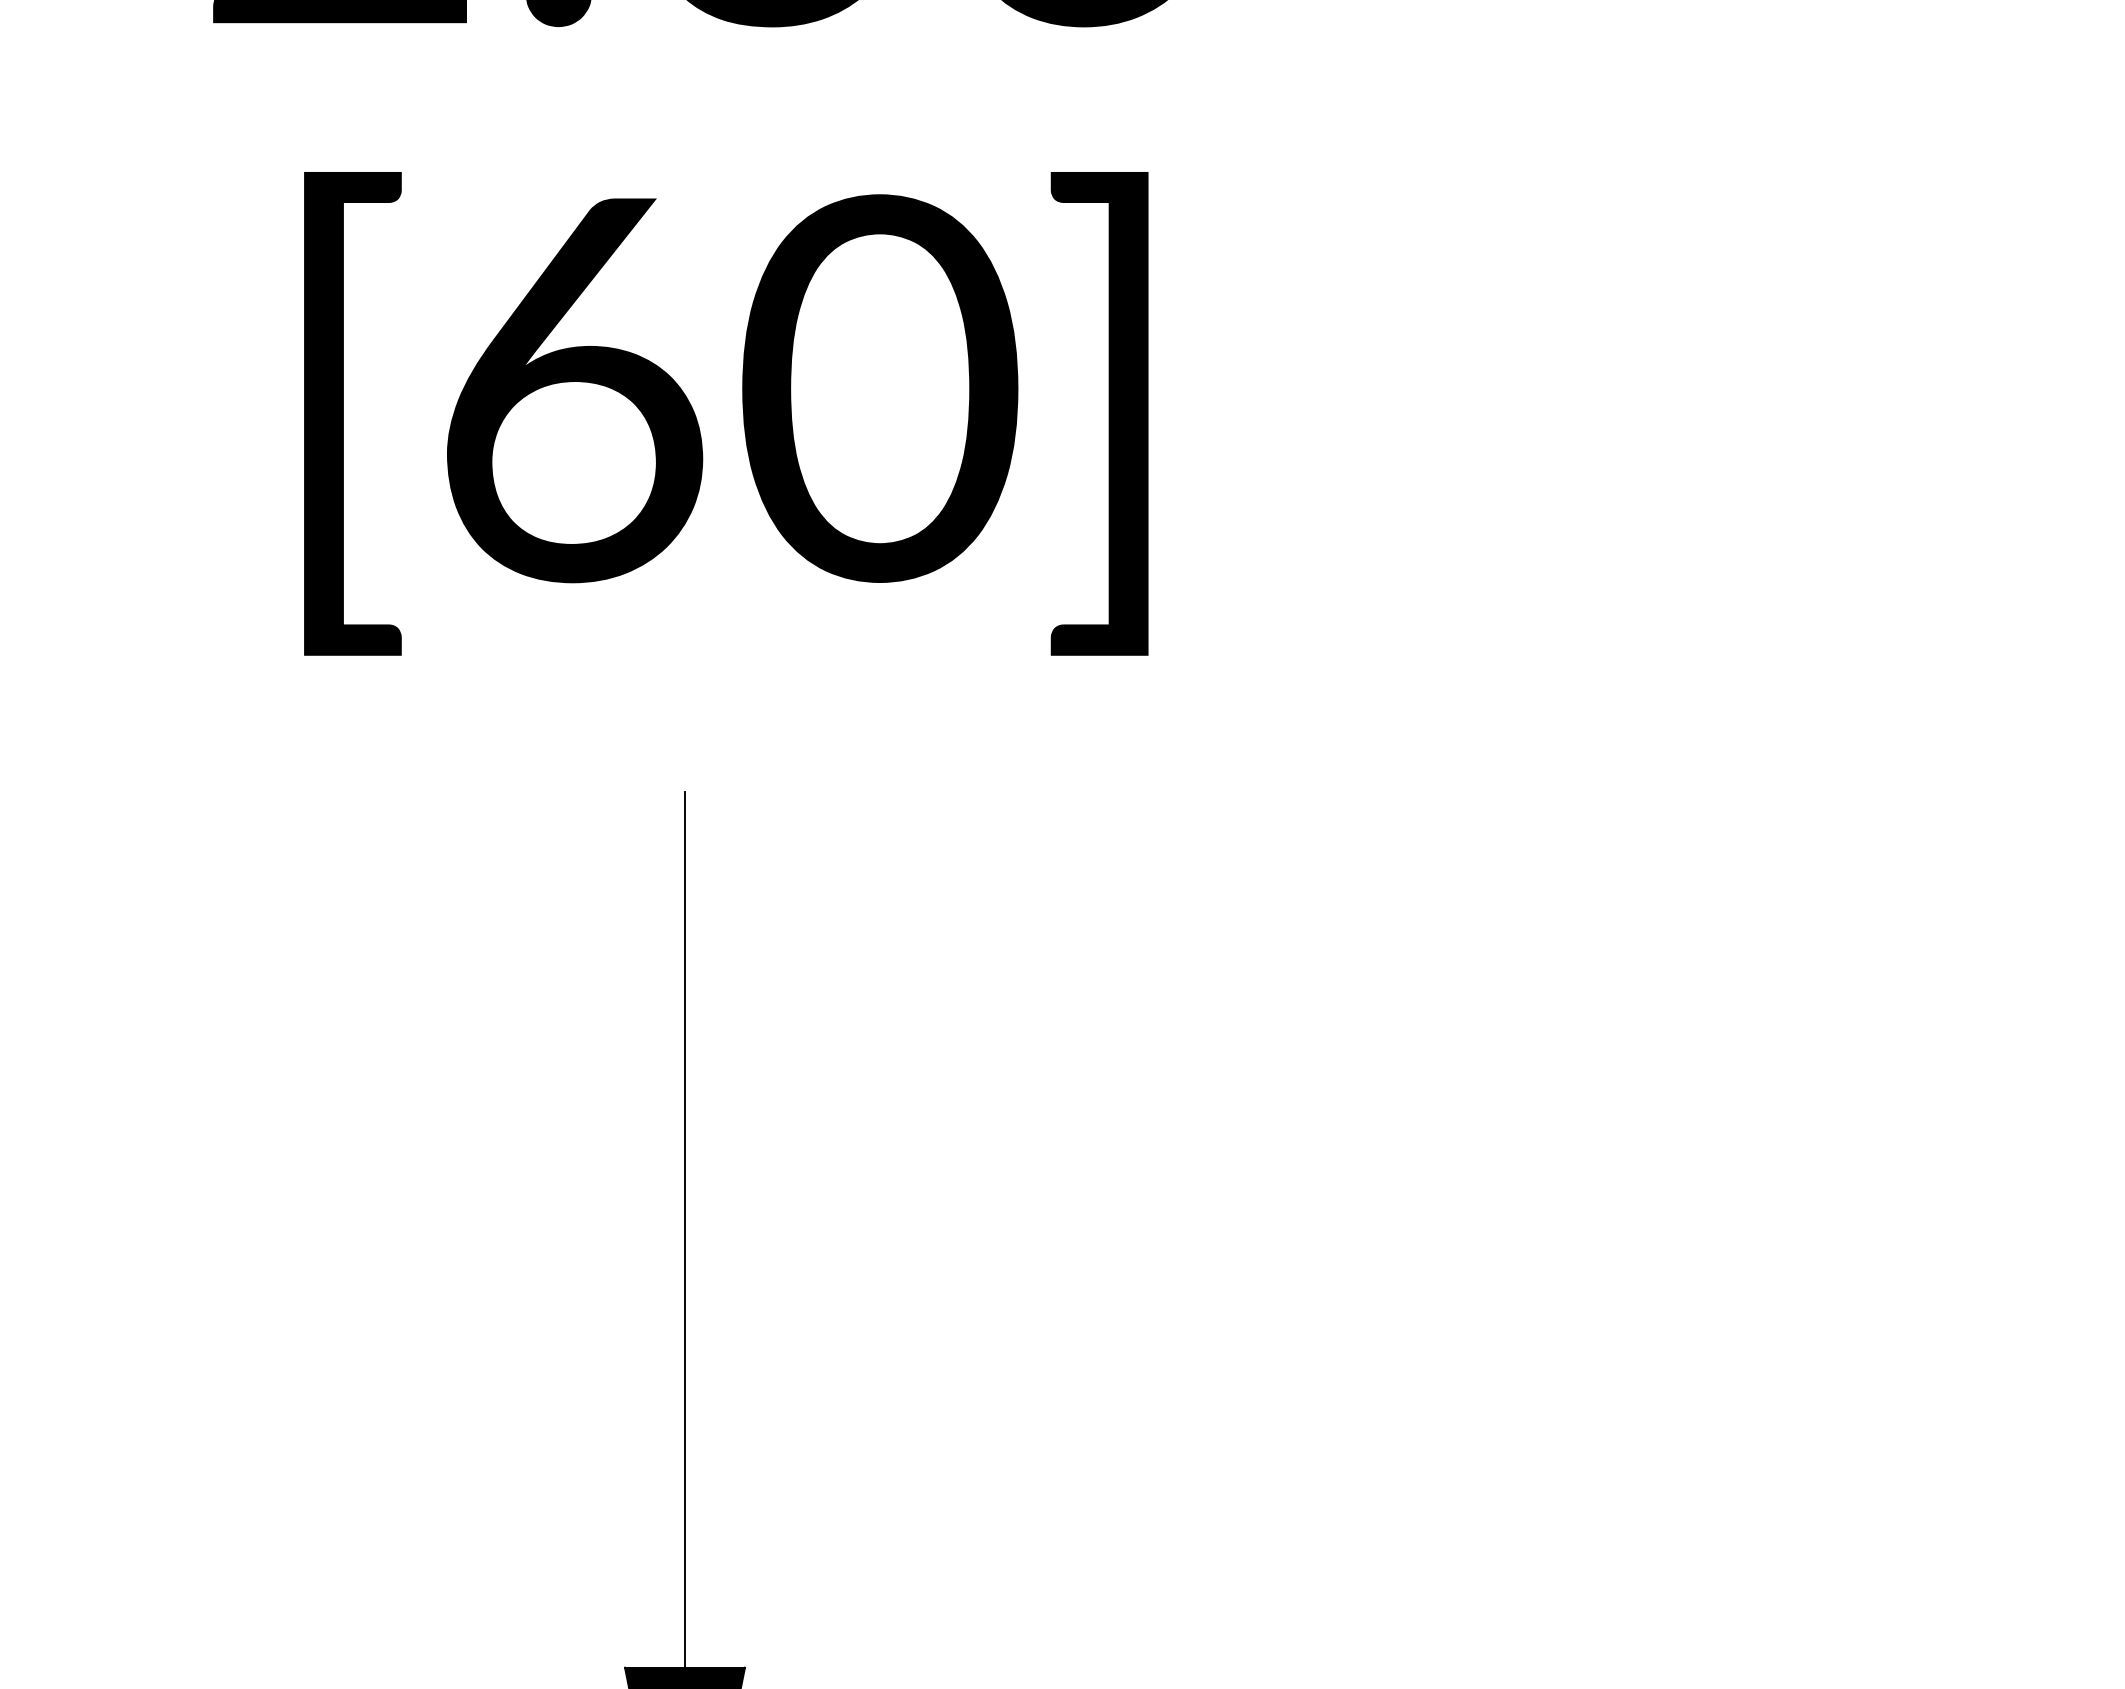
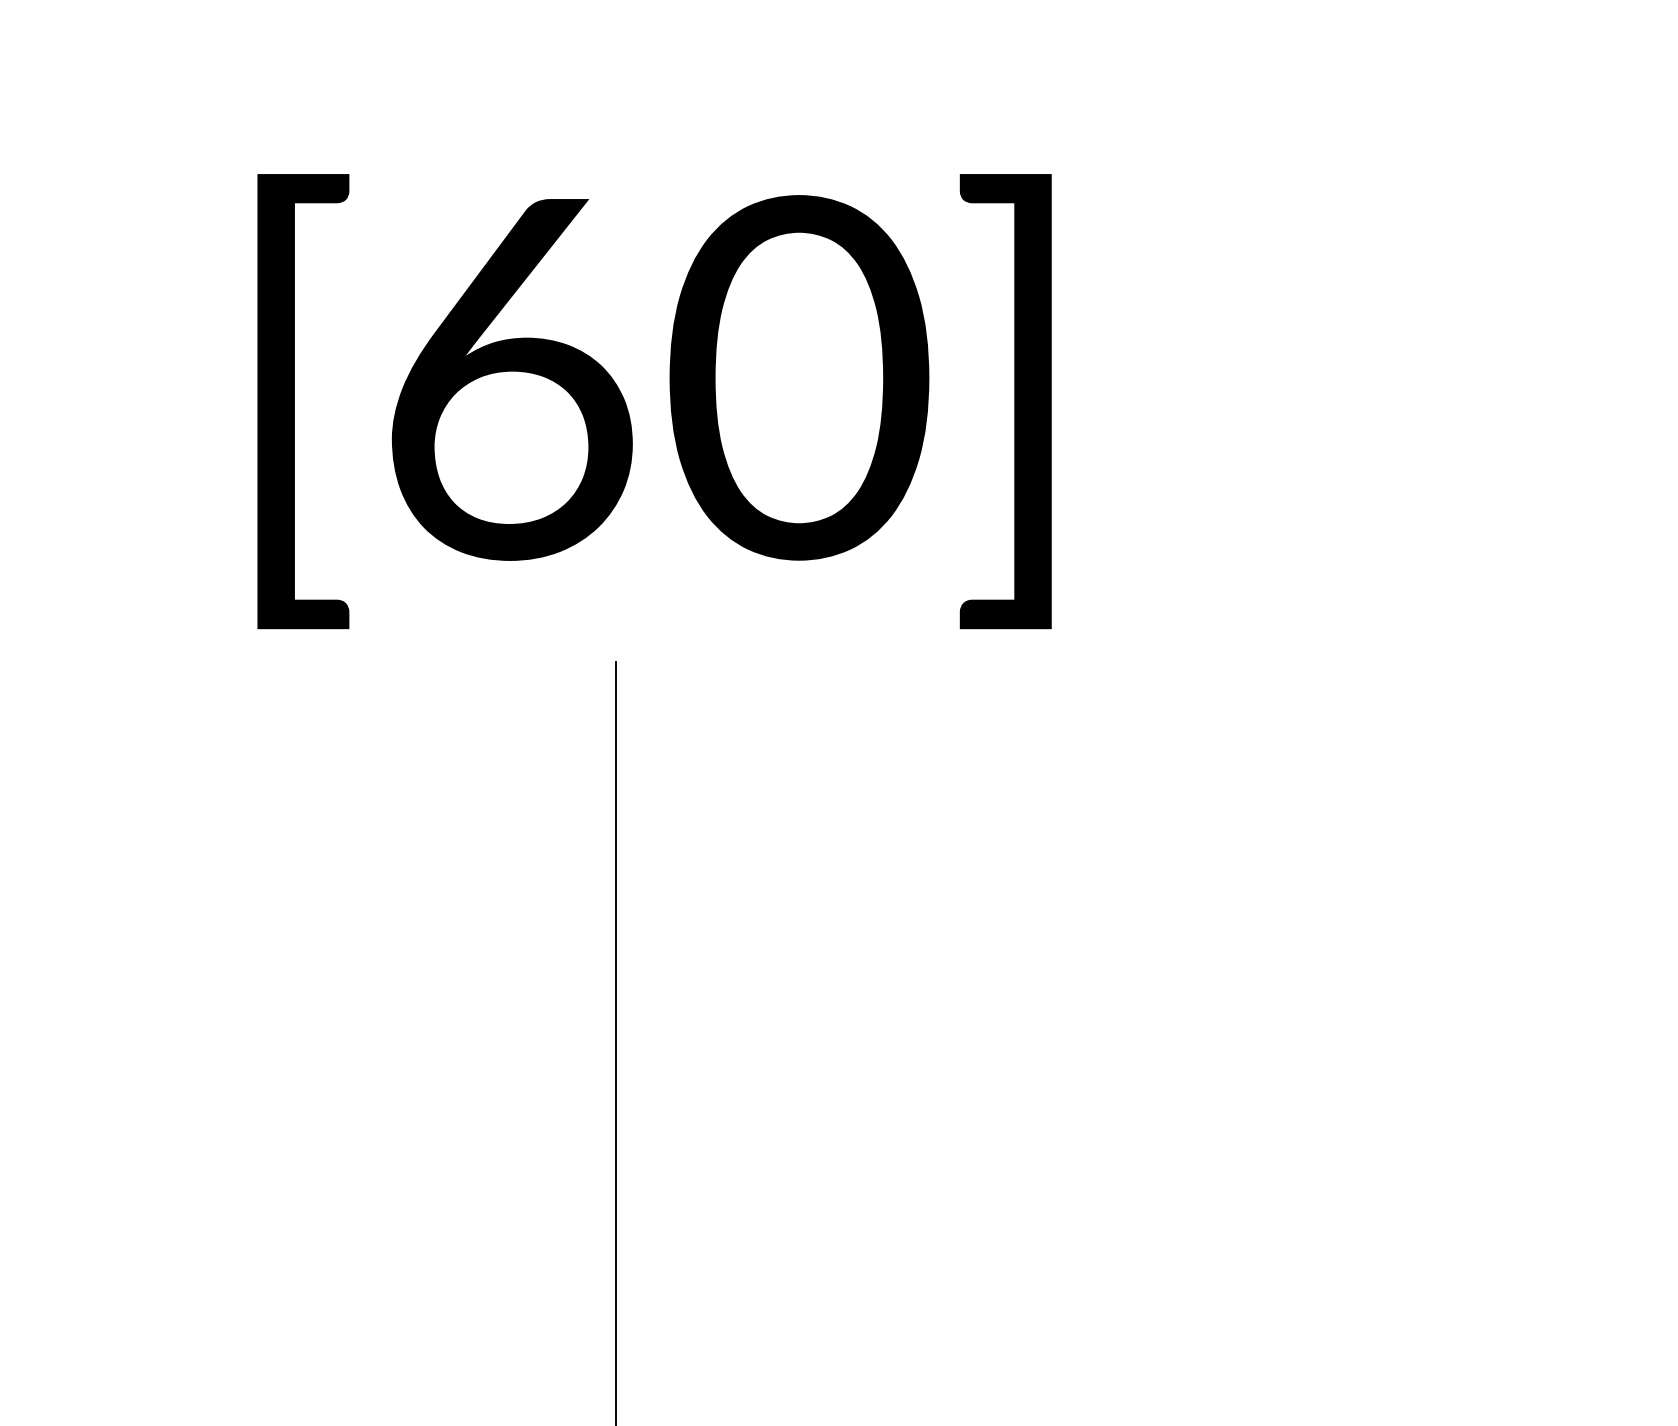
text: (726, 413) -> (654, 401), moved

